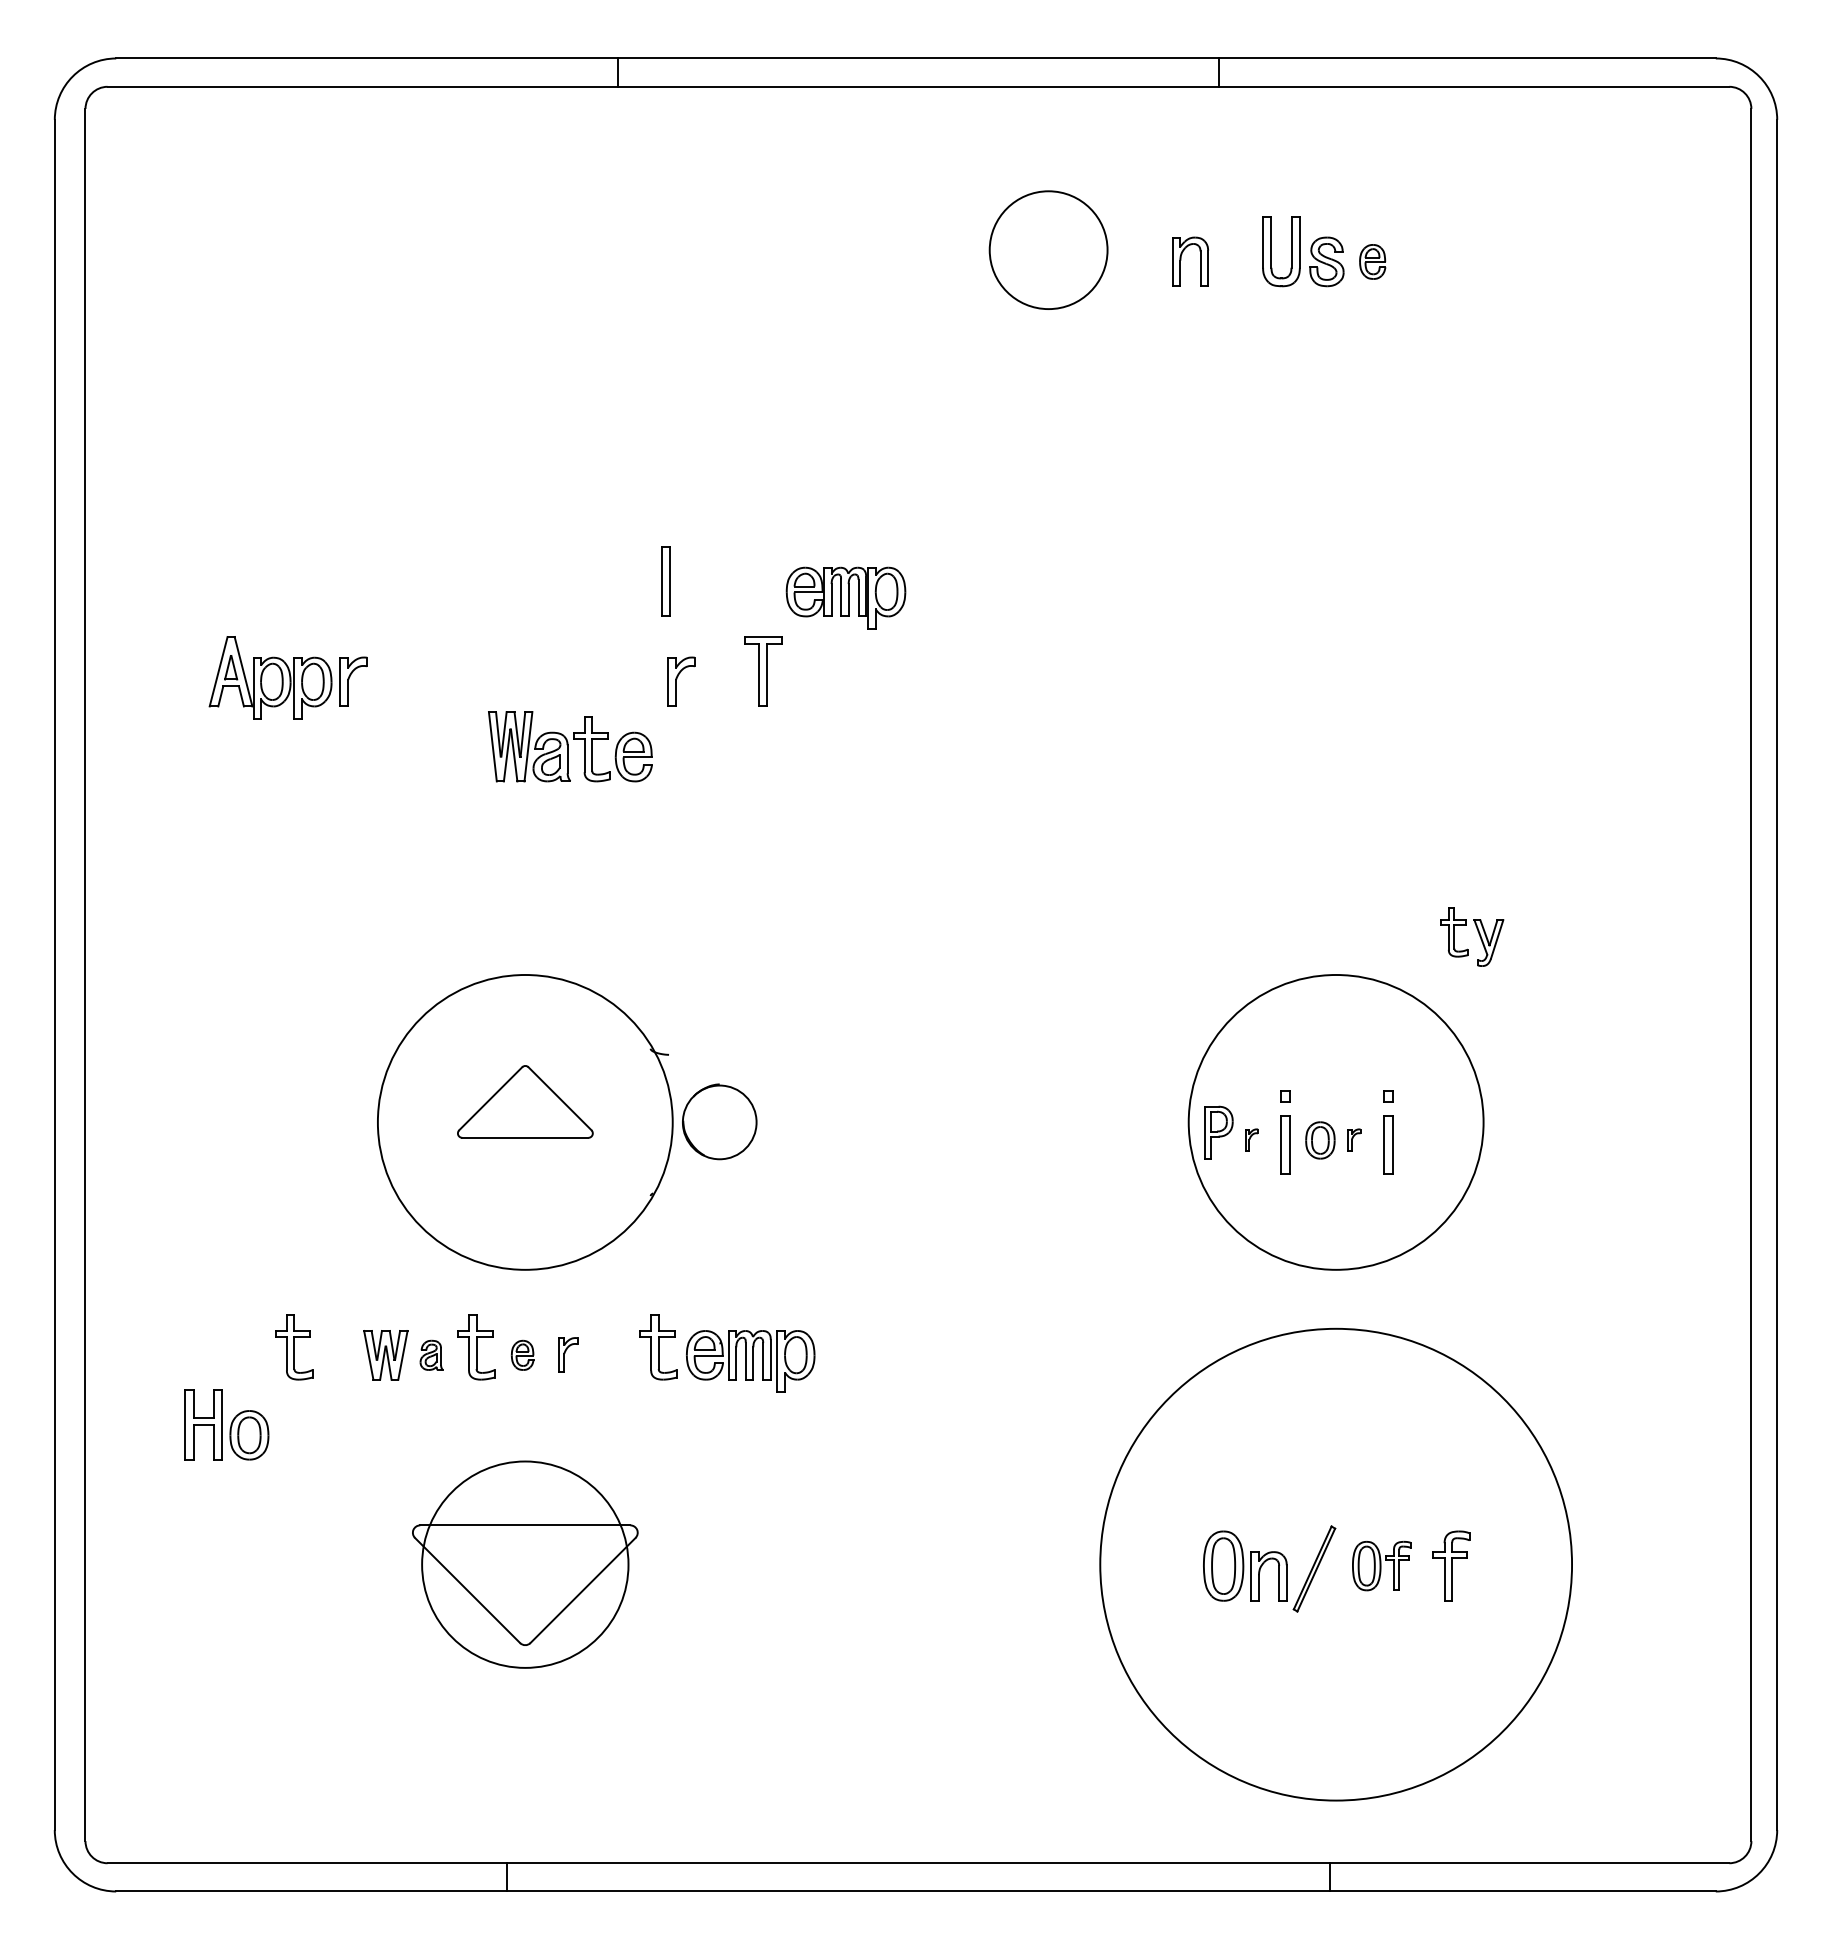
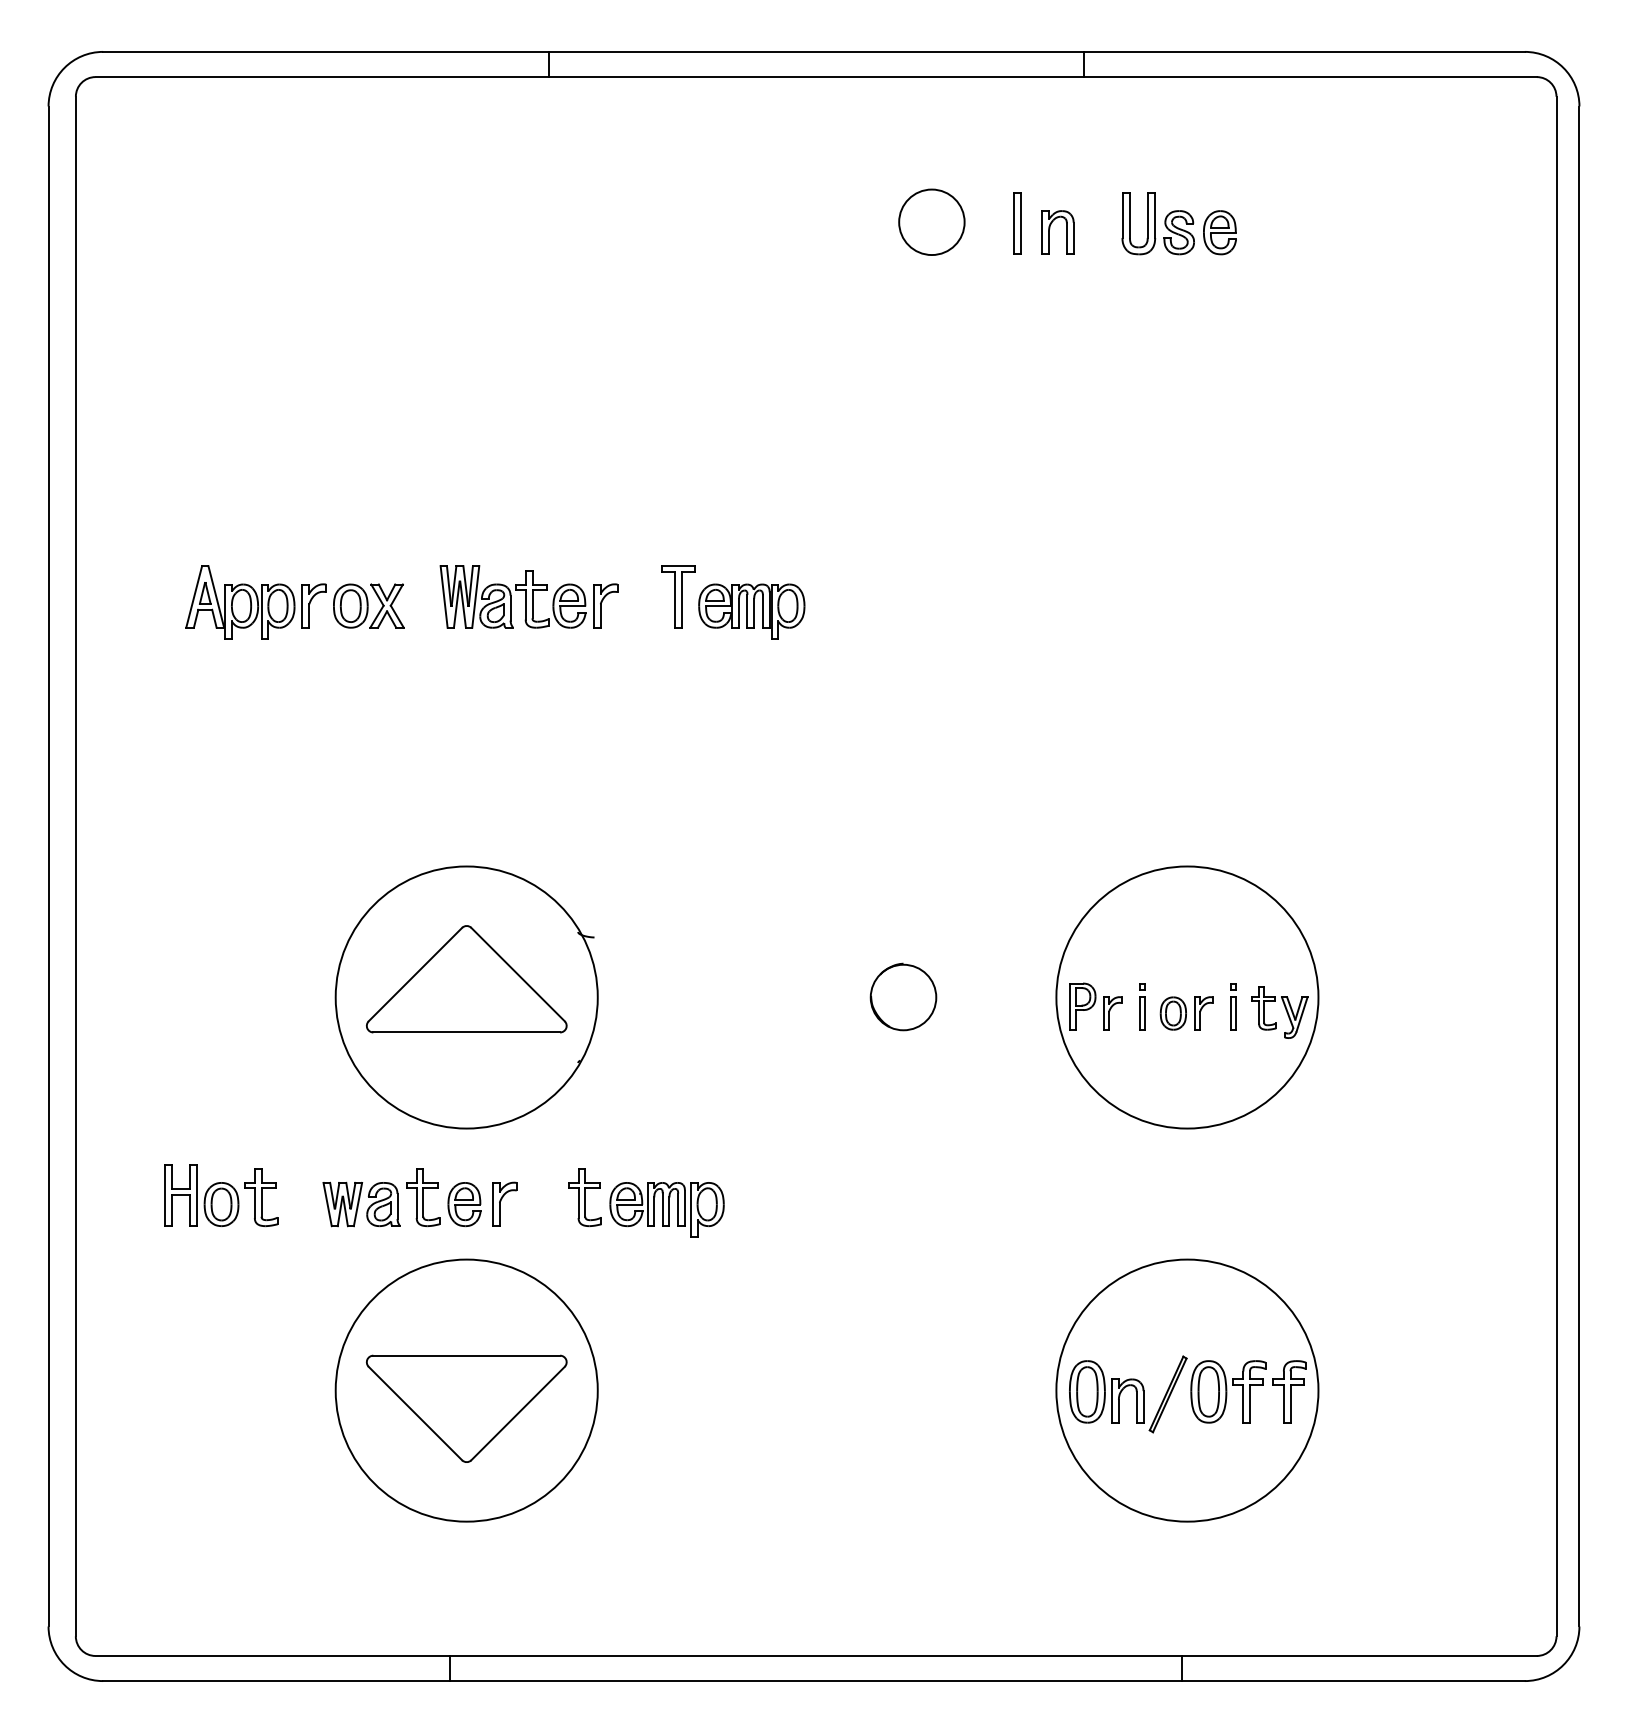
circle: (1048, 250) -> (931, 222), size x0.62
part: (1372, 261) -> (1219, 232), size x1.43
part: (665, 581) -> (1017, 223), moved
part: (845, 597) -> (751, 610), moved
part: (415, 681) -> (369, 605), added
part: (570, 746) -> (513, 596), moved
part: (1478, 934) -> (1285, 1010), moved
part: (525, 1101) -> (466, 978), size x1.67
part: (719, 1121) -> (903, 996), moved
part: (1285, 1132) -> (1142, 1006), size x0.62
part: (1388, 1132) -> (1233, 1006), size x0.62
part: (1251, 1140) -> (1112, 1013), size x1.67
part: (1354, 1140) -> (1203, 1013), size x1.67
part: (568, 1354) -> (505, 1203), size x1.43
part: (431, 1355) -> (383, 1204), size x1.67
part: (522, 1355) -> (464, 1204), size x1.67
part: (226, 1424) -> (201, 1194), moved
circle: (524, 1564) -> (466, 1390), size x1.43
circle: (1335, 1564) -> (1186, 1390), size x0.62
part: (1381, 1565) -> (1227, 1391), size x1.43

